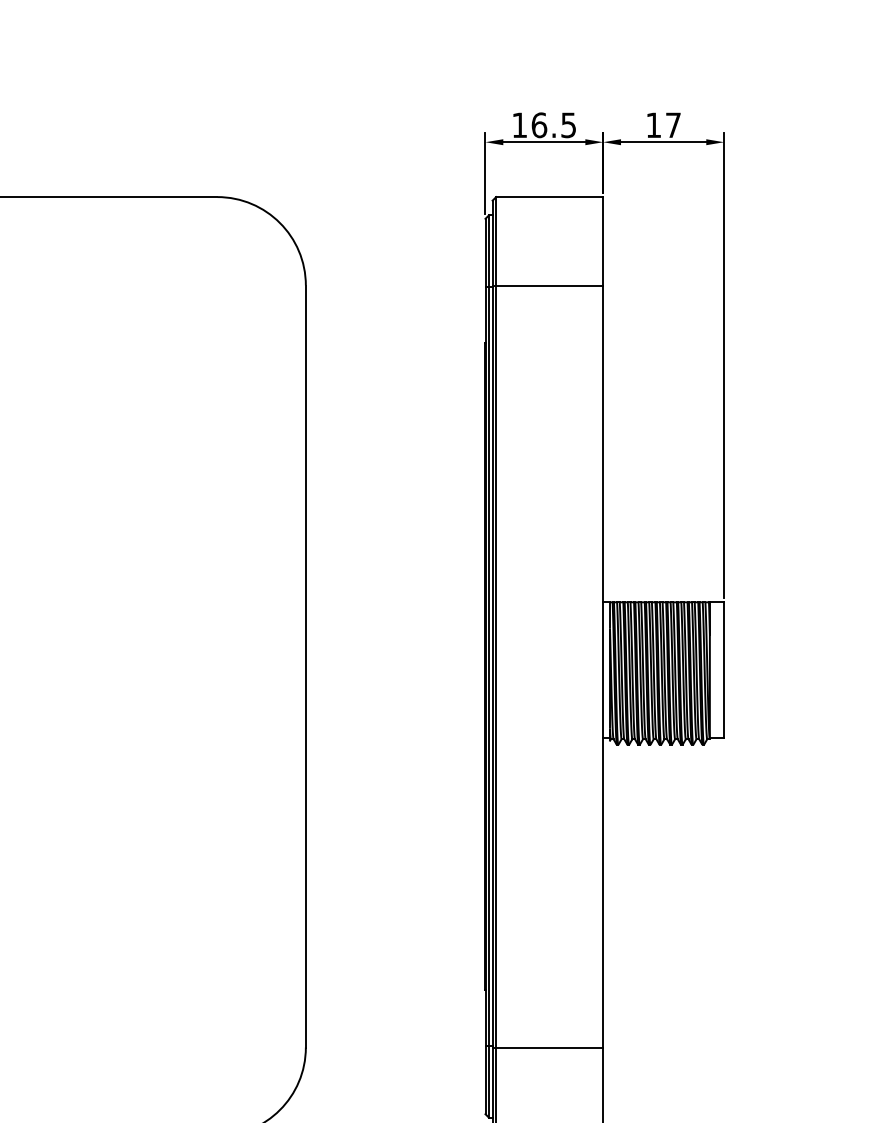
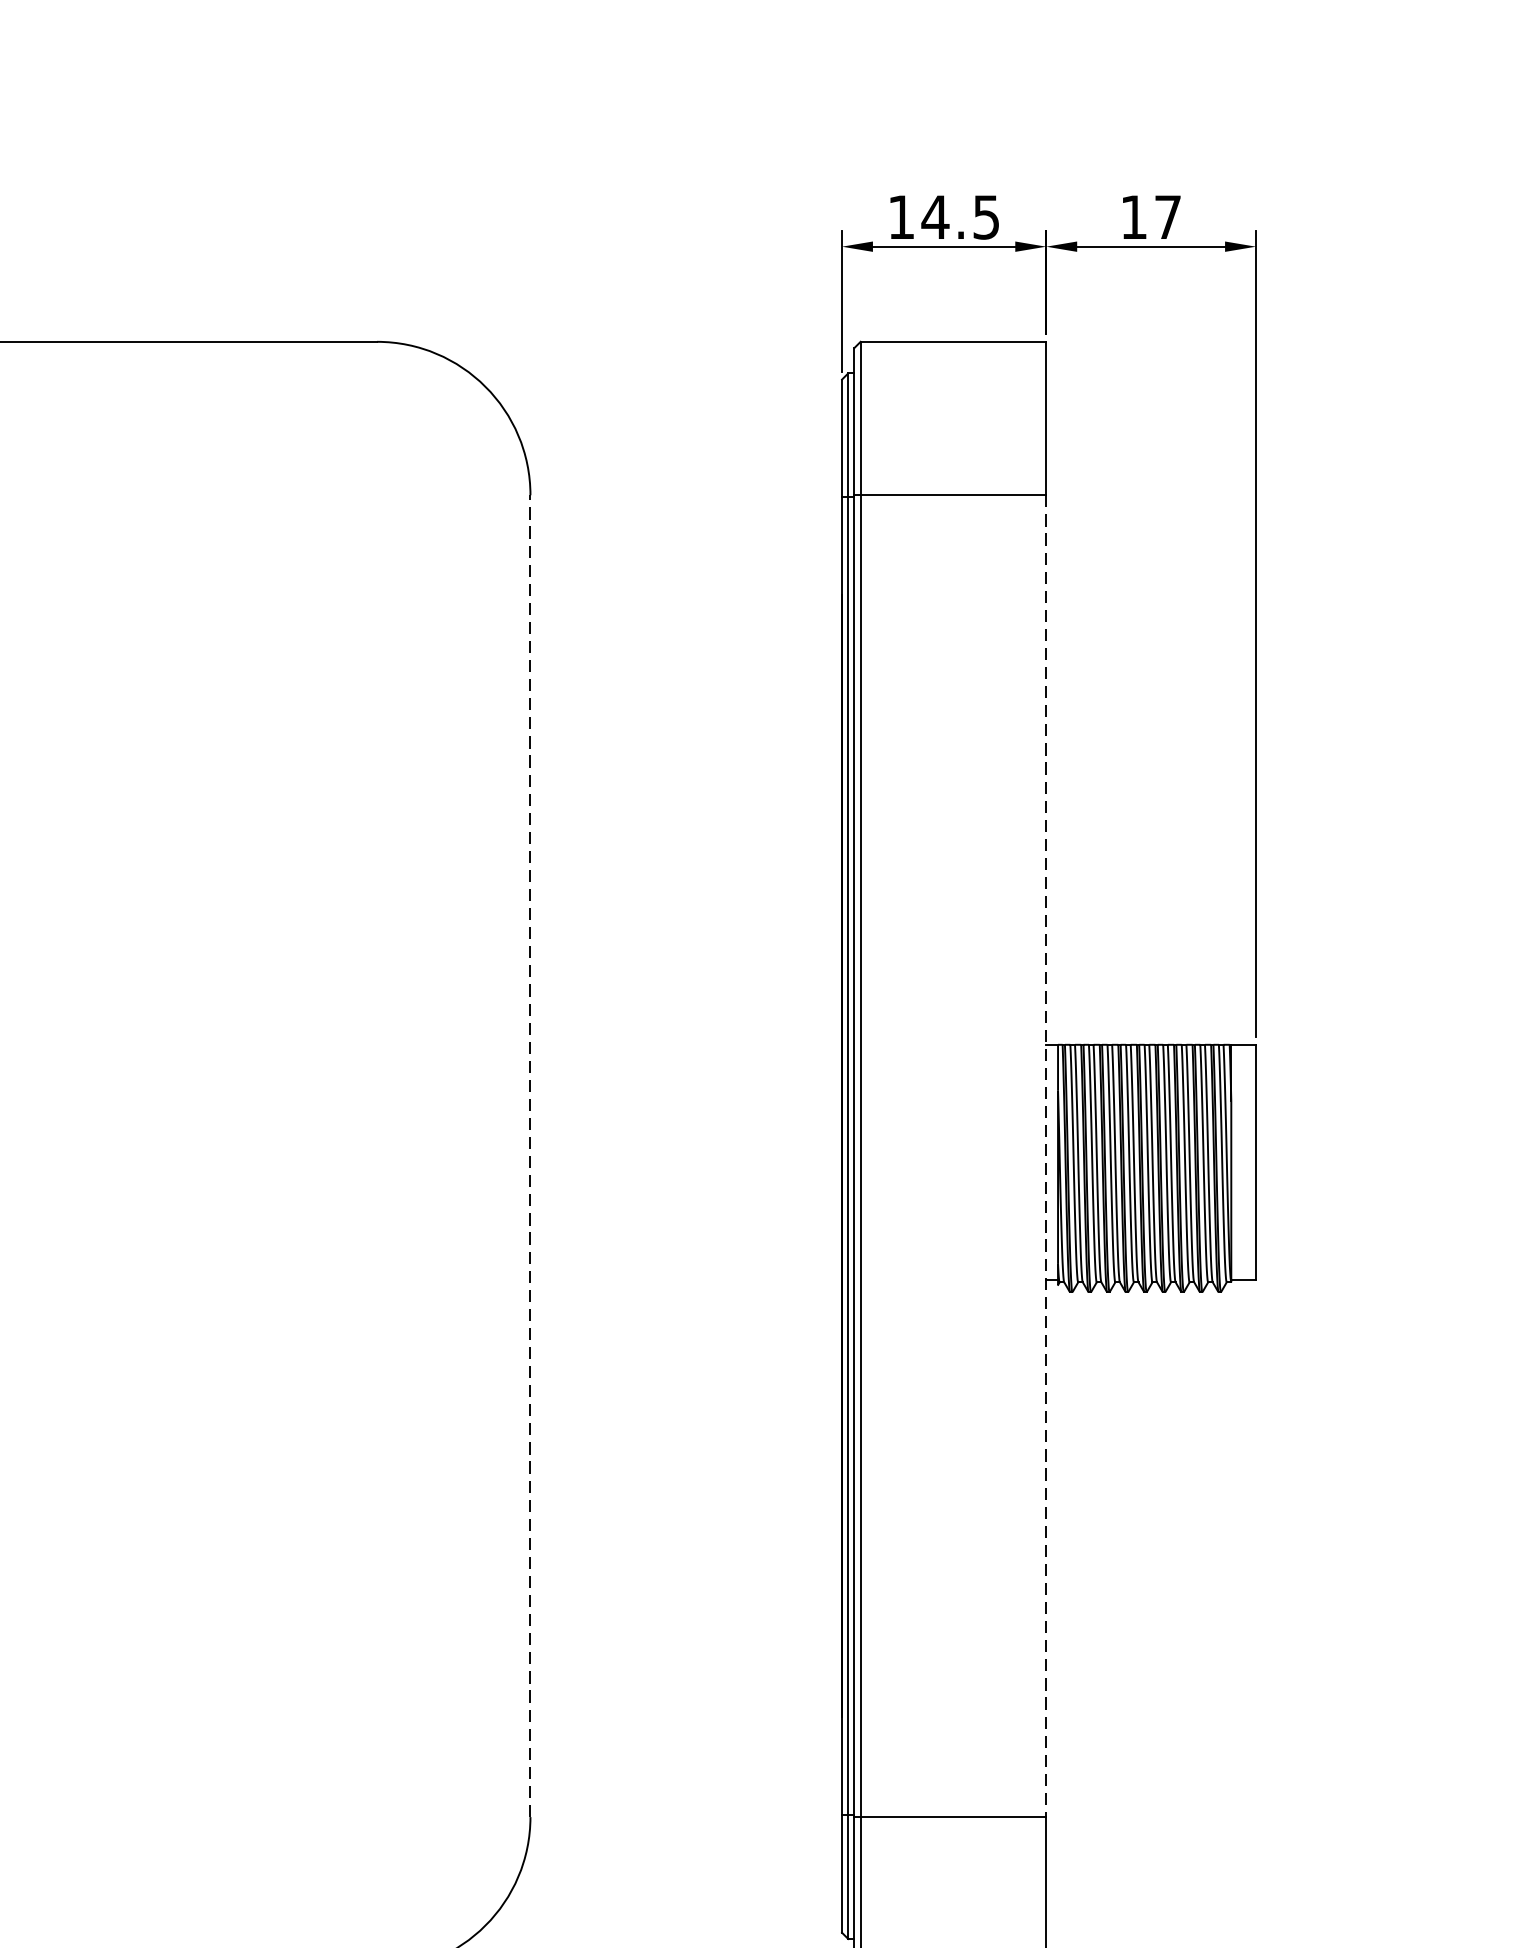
text: (539, 125) -> (935, 217), 16.5 -> 14.5
line: (305, 666) -> (529, 1156), solid -> dashed
line: (603, 666) -> (1046, 1156), solid -> dashed

